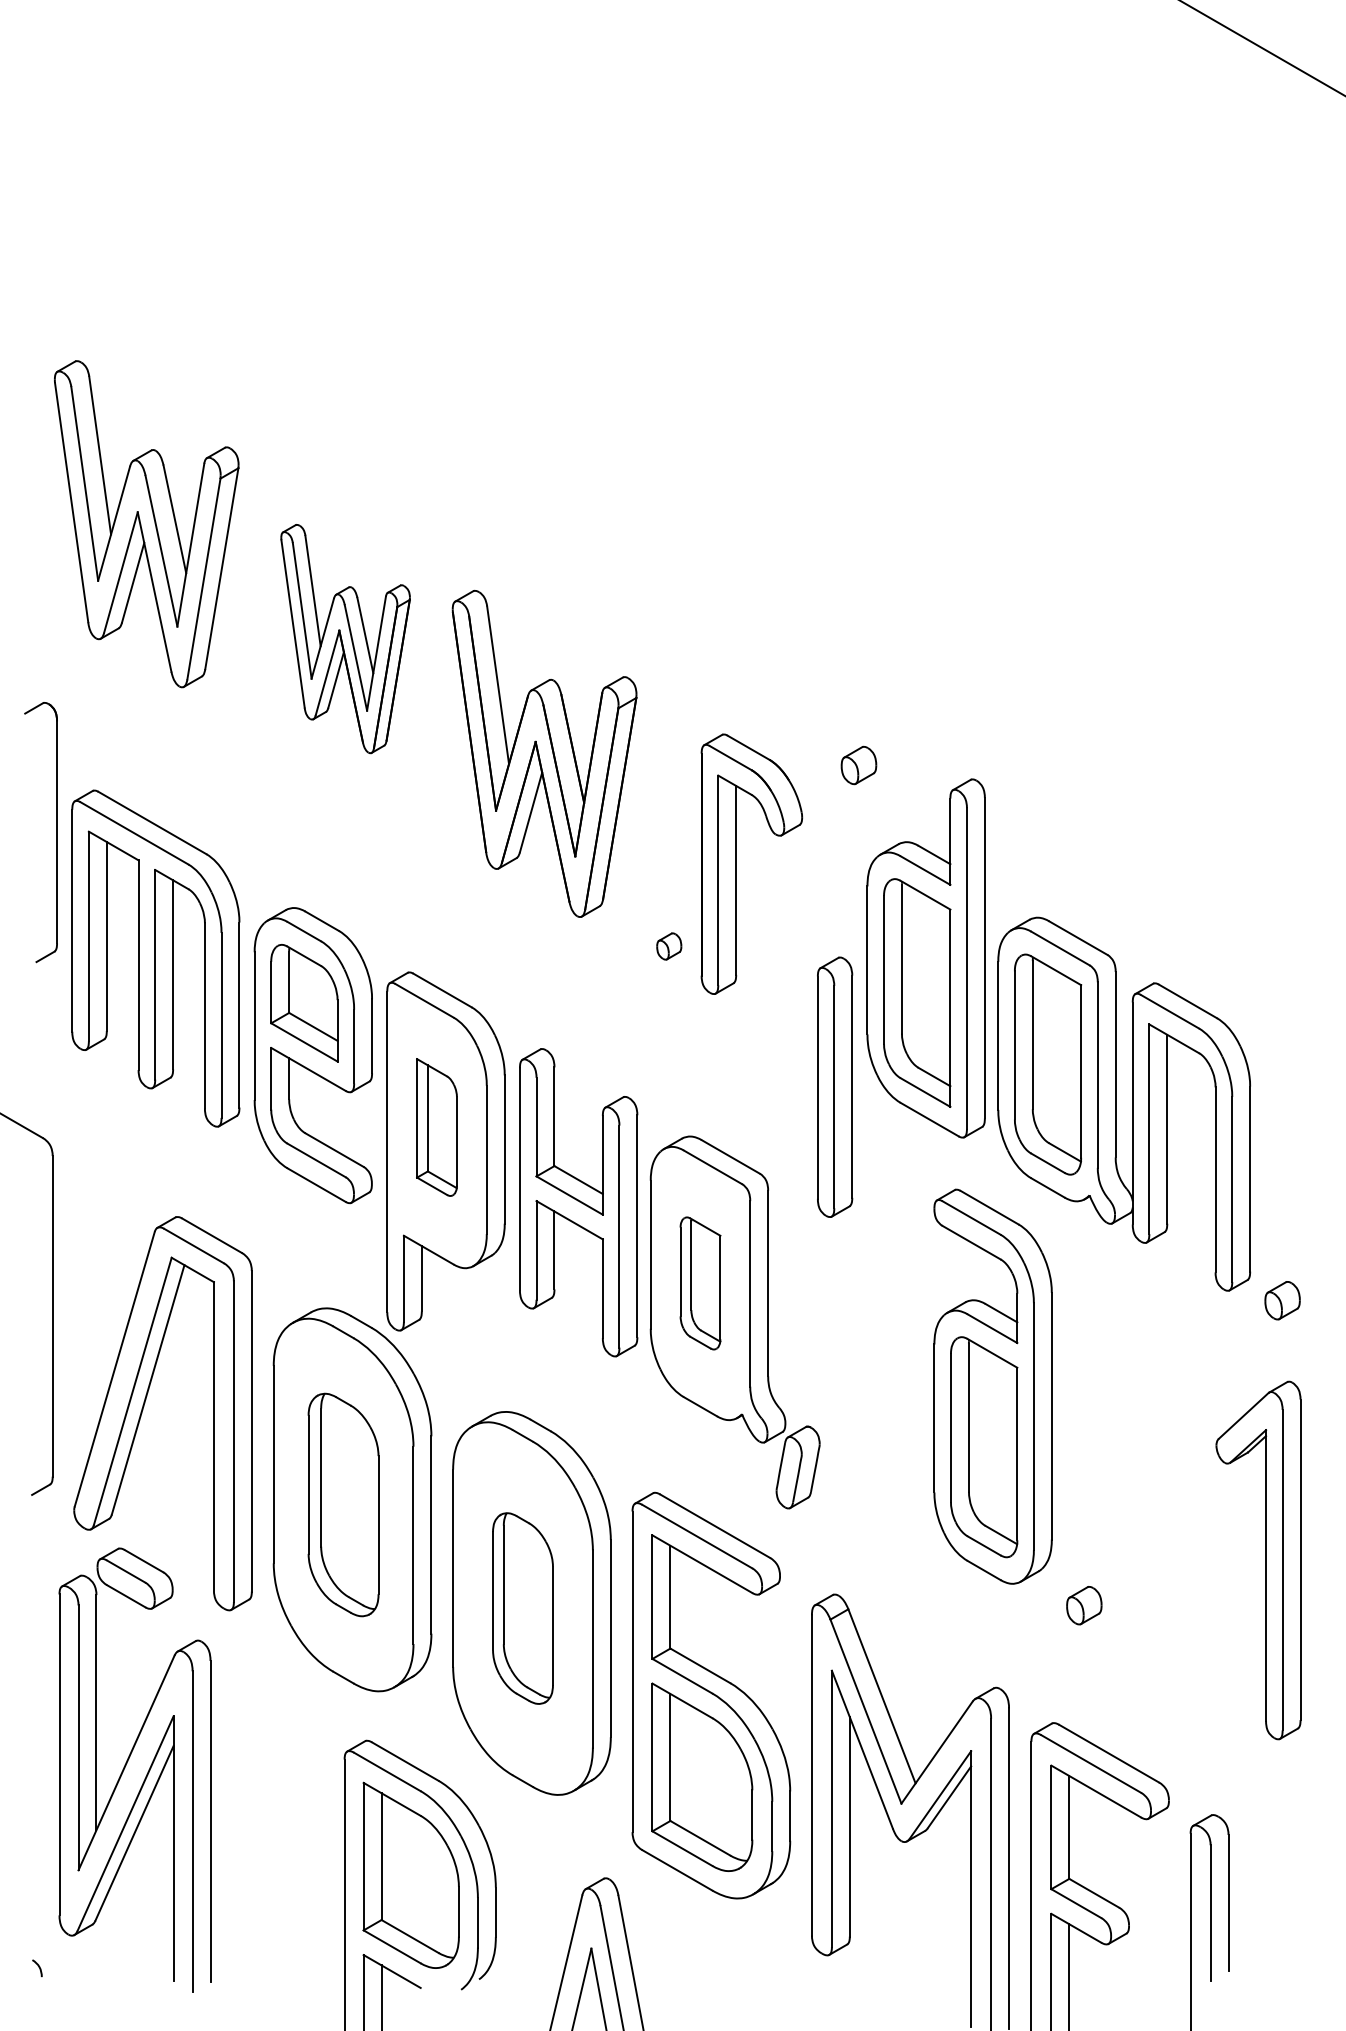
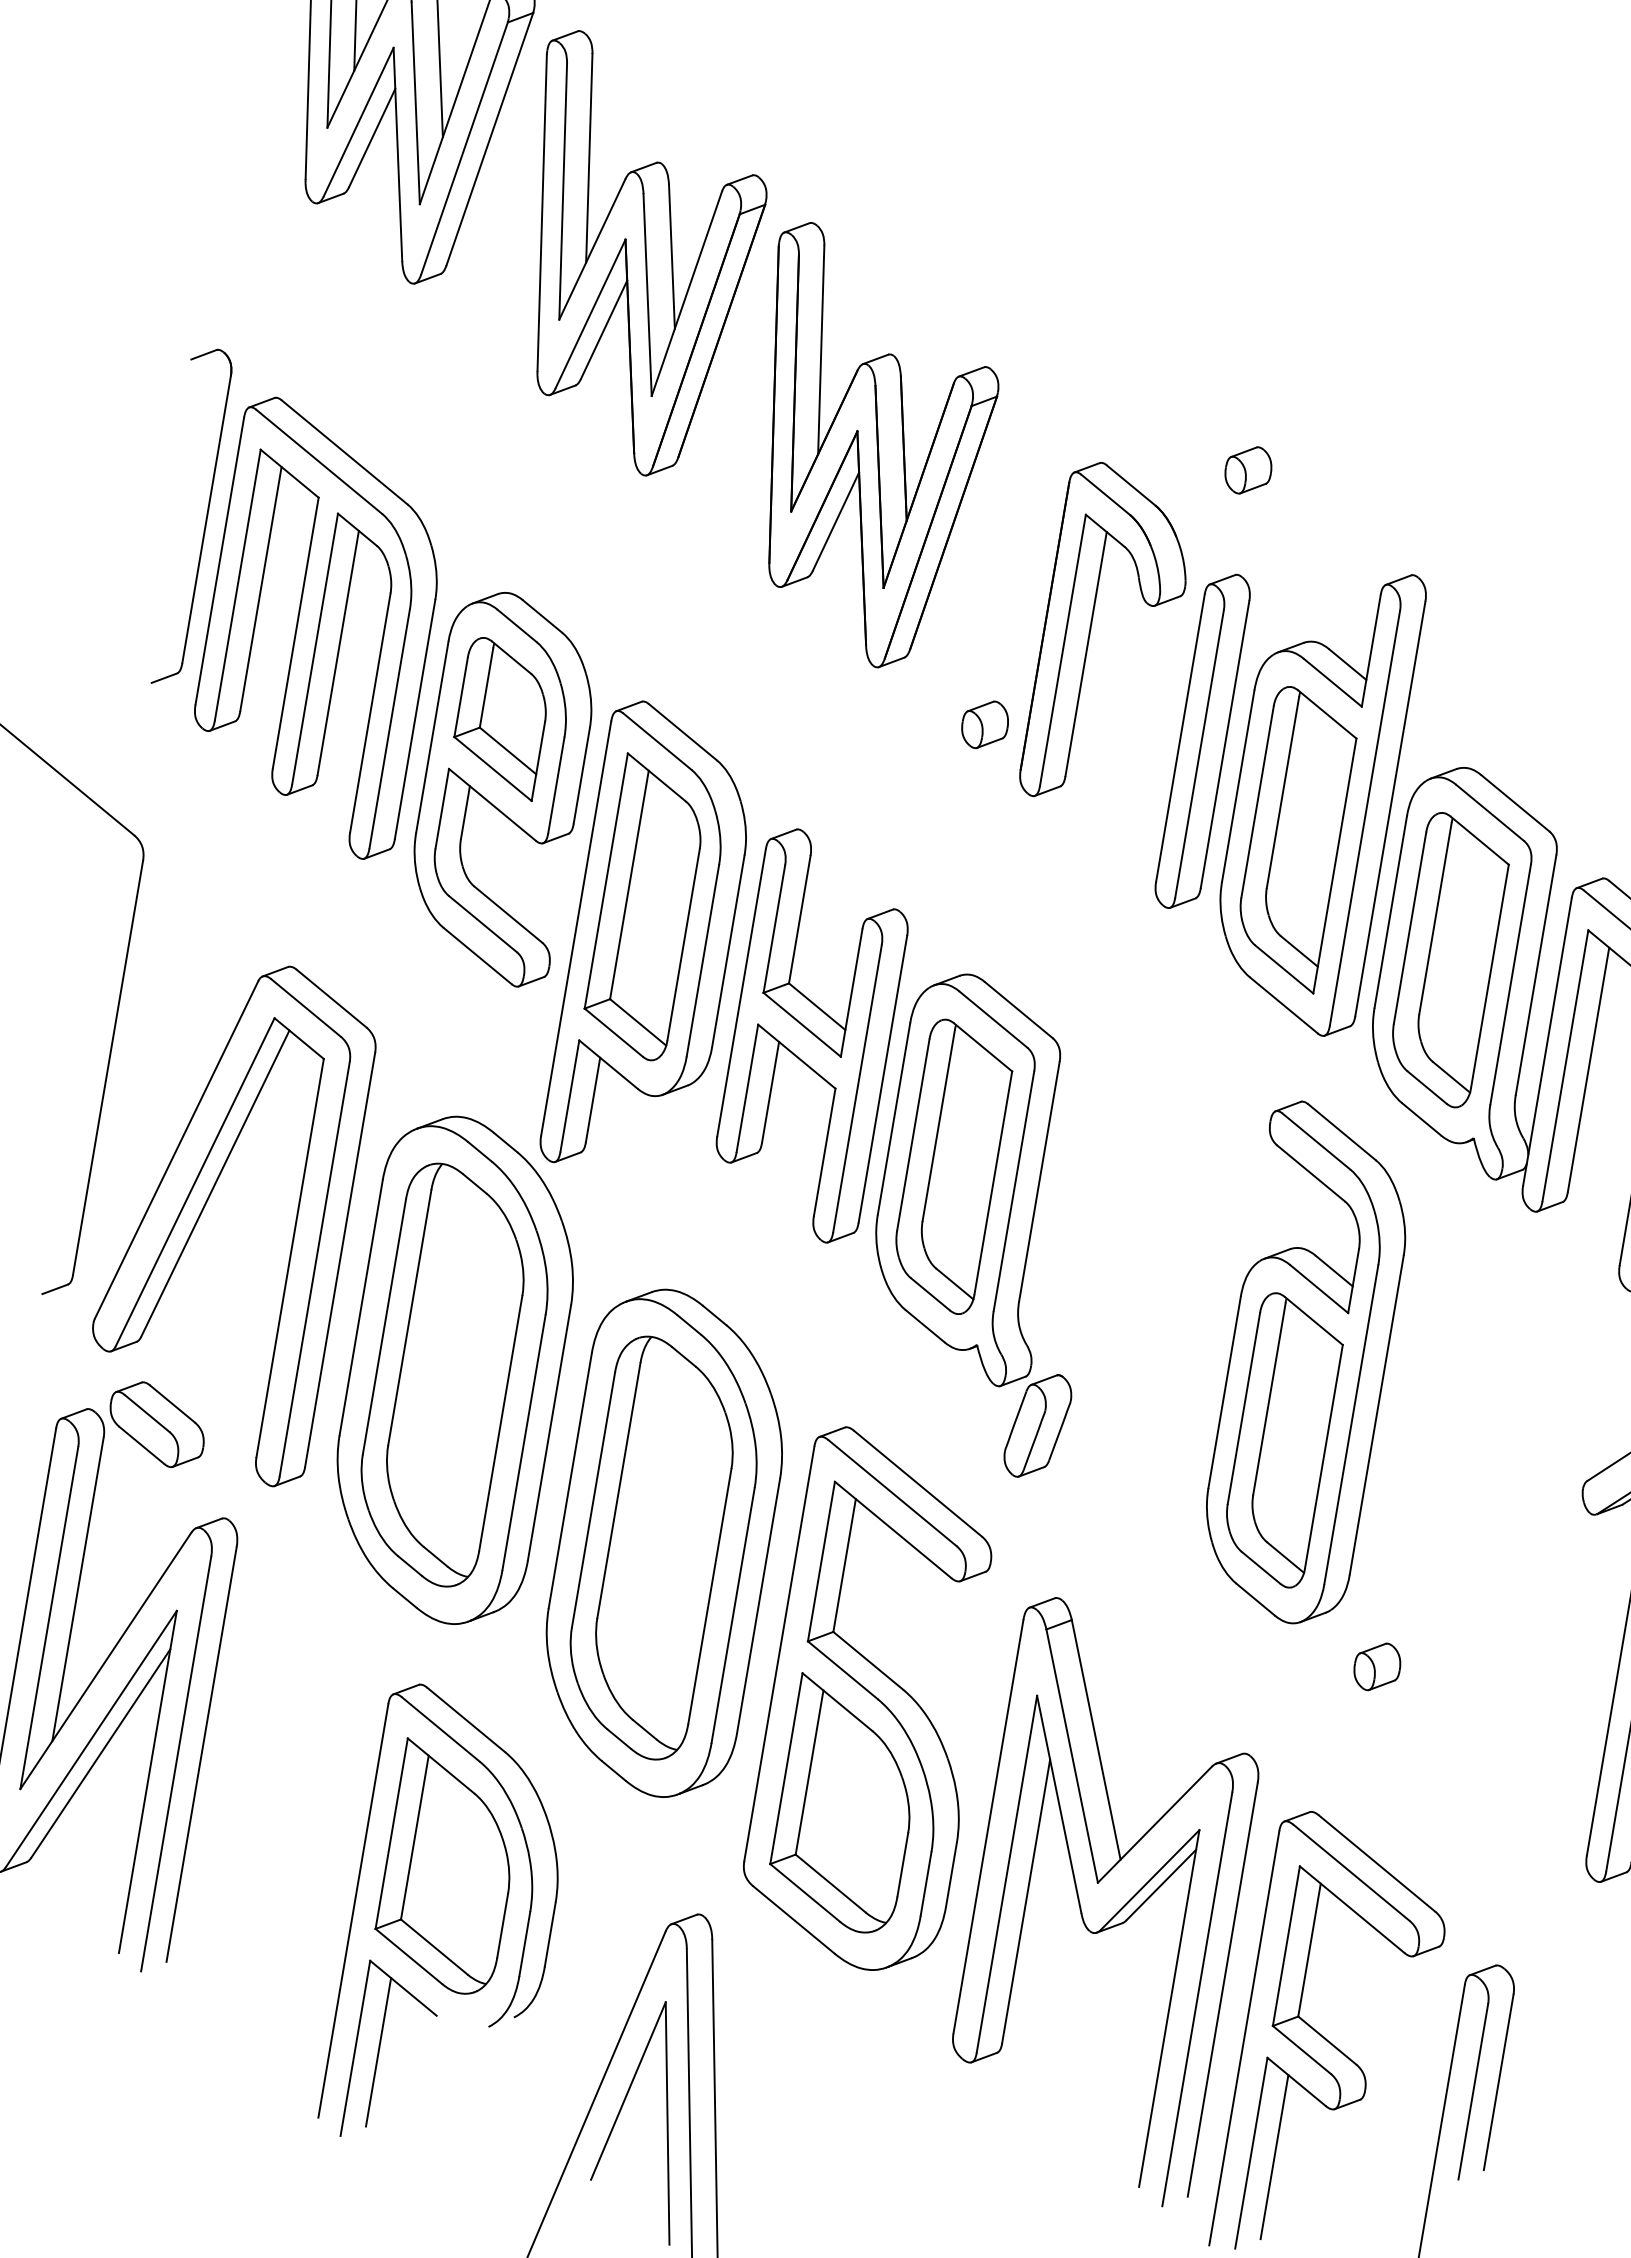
part: (345, 638) -> (634, 256), size x1.43
part: (858, 765) -> (1247, 470), moved
part: (56, 832) -> (205, 519), moved
part: (669, 946) -> (985, 724), size x1.43
part: (835, 1086) -> (1203, 740), moved
part: (436, 1127) -> (645, 907), size x1.67
part: (700, 1283) -> (951, 1166), size x1.67
part: (343, 1504) -> (442, 1374), size x1.43
part: (522, 1608) -> (651, 1547), size x1.67

